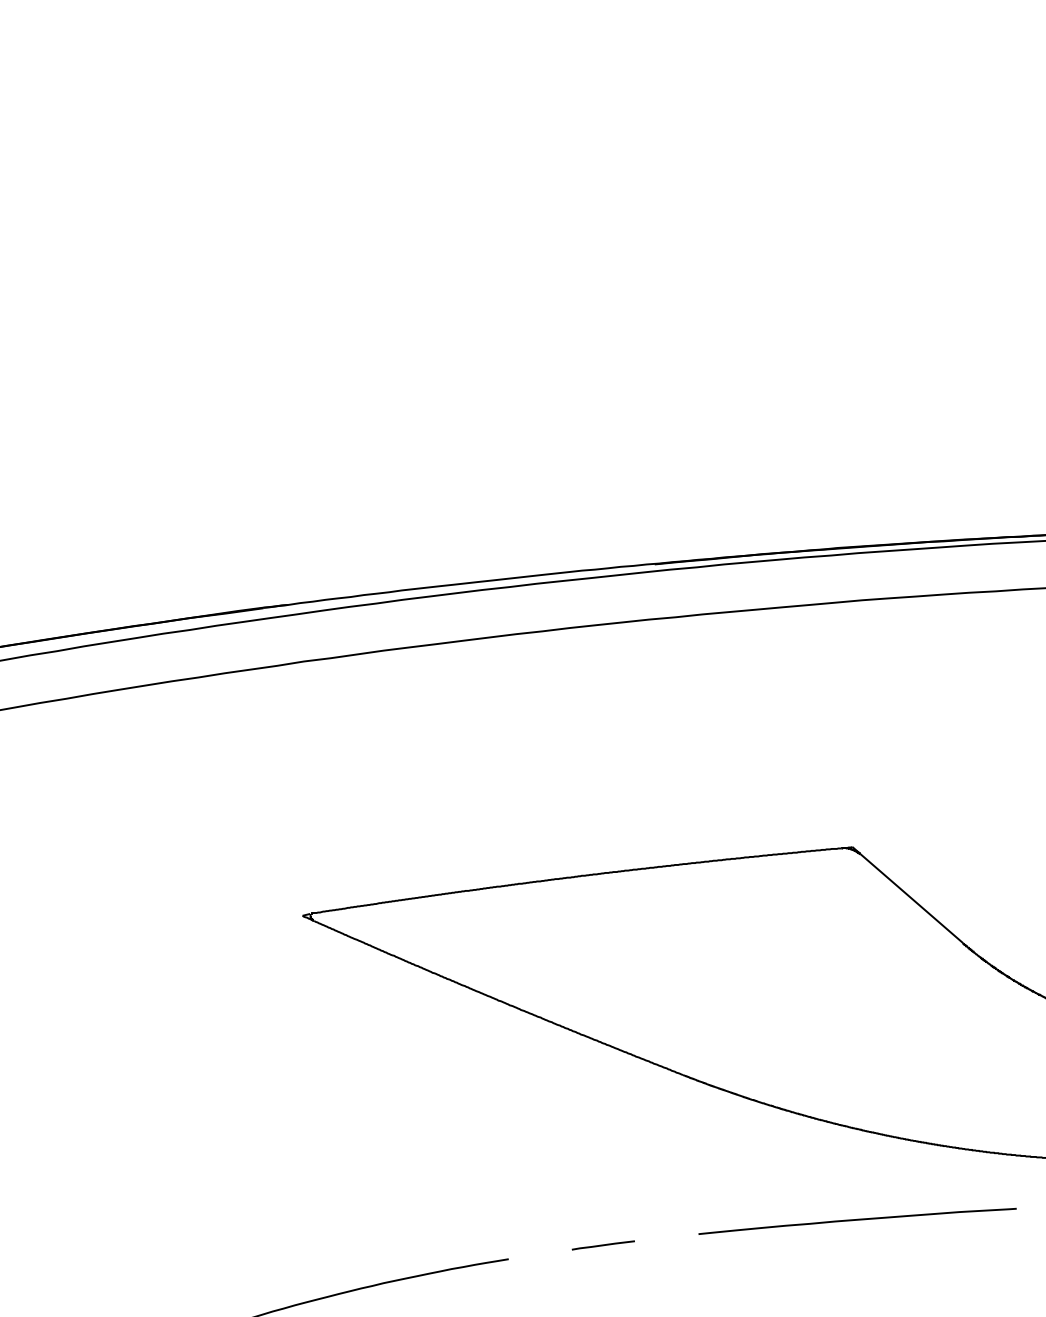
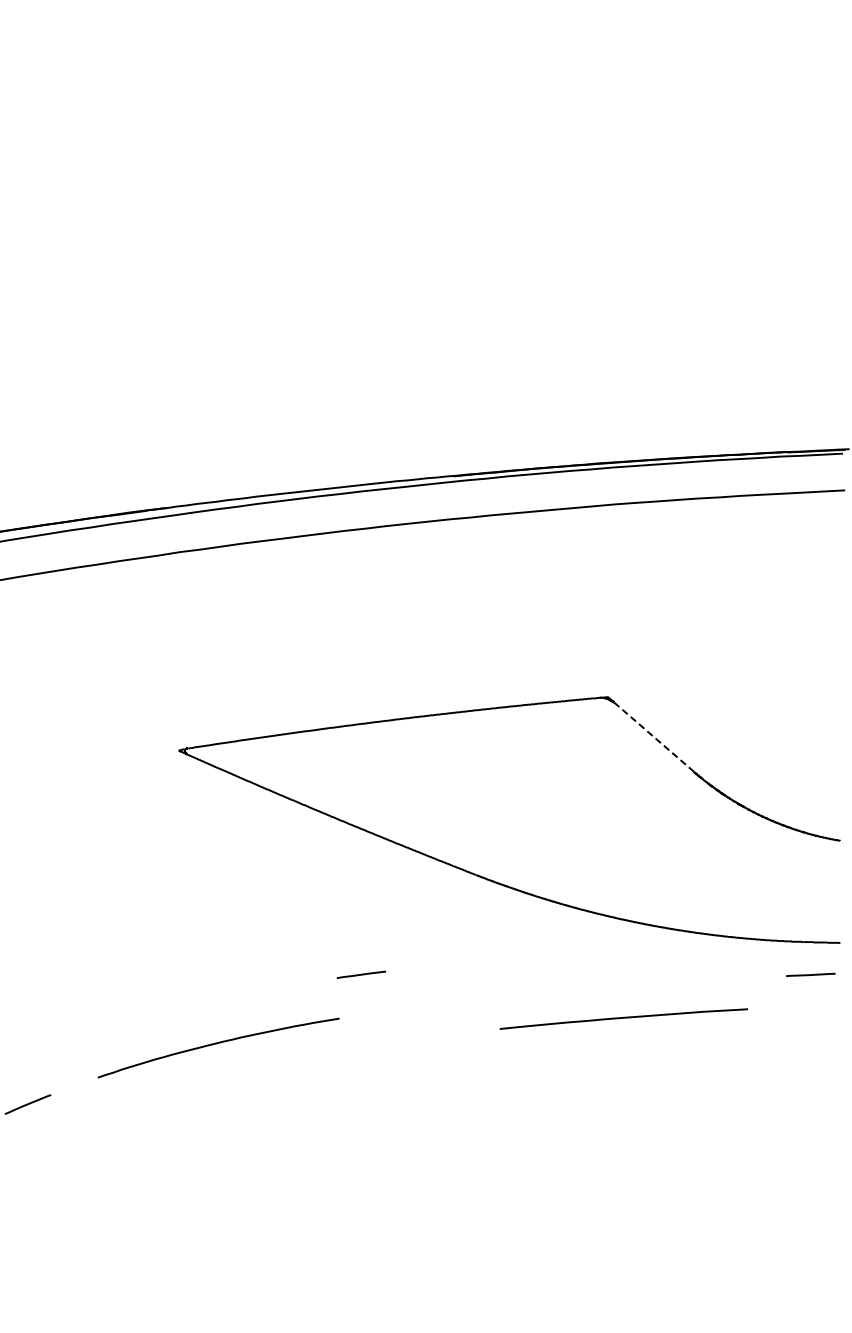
line: (912, 899) -> (654, 737), solid -> dashed
curve: (857, 1220) -> (623, 1018), moved
line: (602, 1244) -> (360, 974), moved

